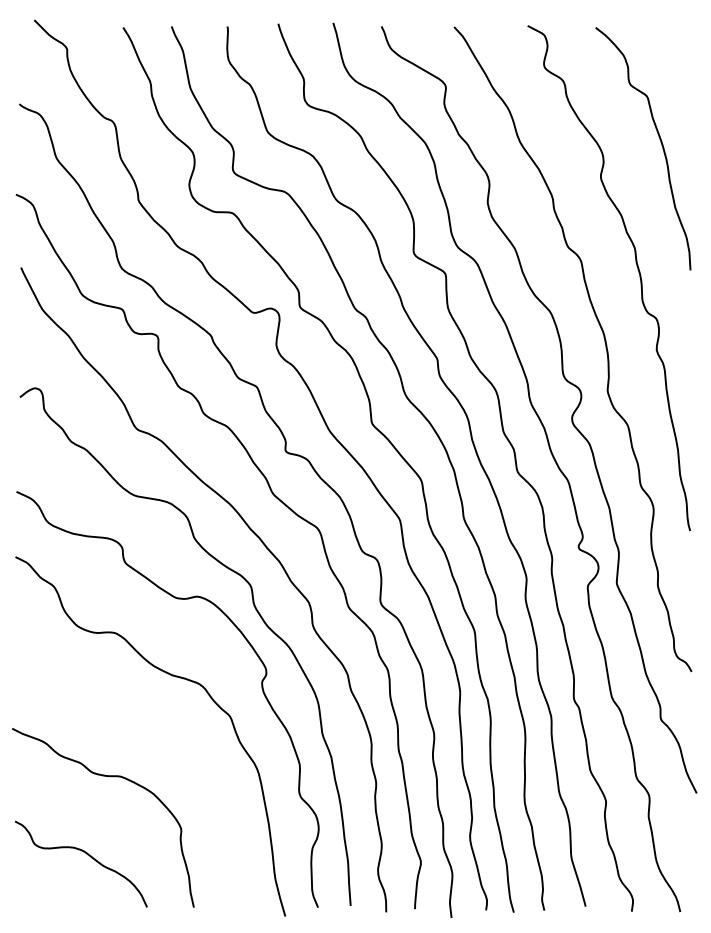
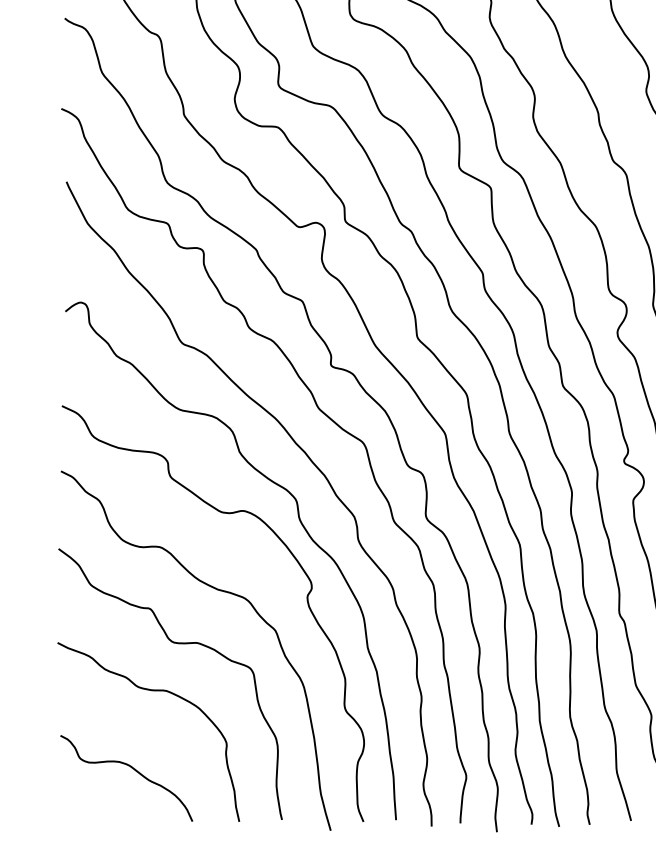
curve: (128, 729) -> (173, 643), added

